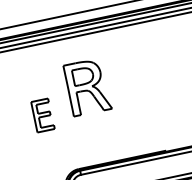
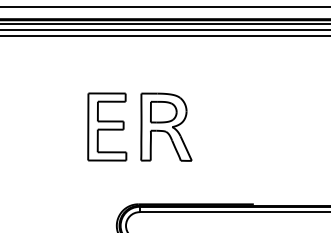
part: (87, 86) -> (166, 126), moved
part: (42, 115) -> (107, 126), size x1.67

